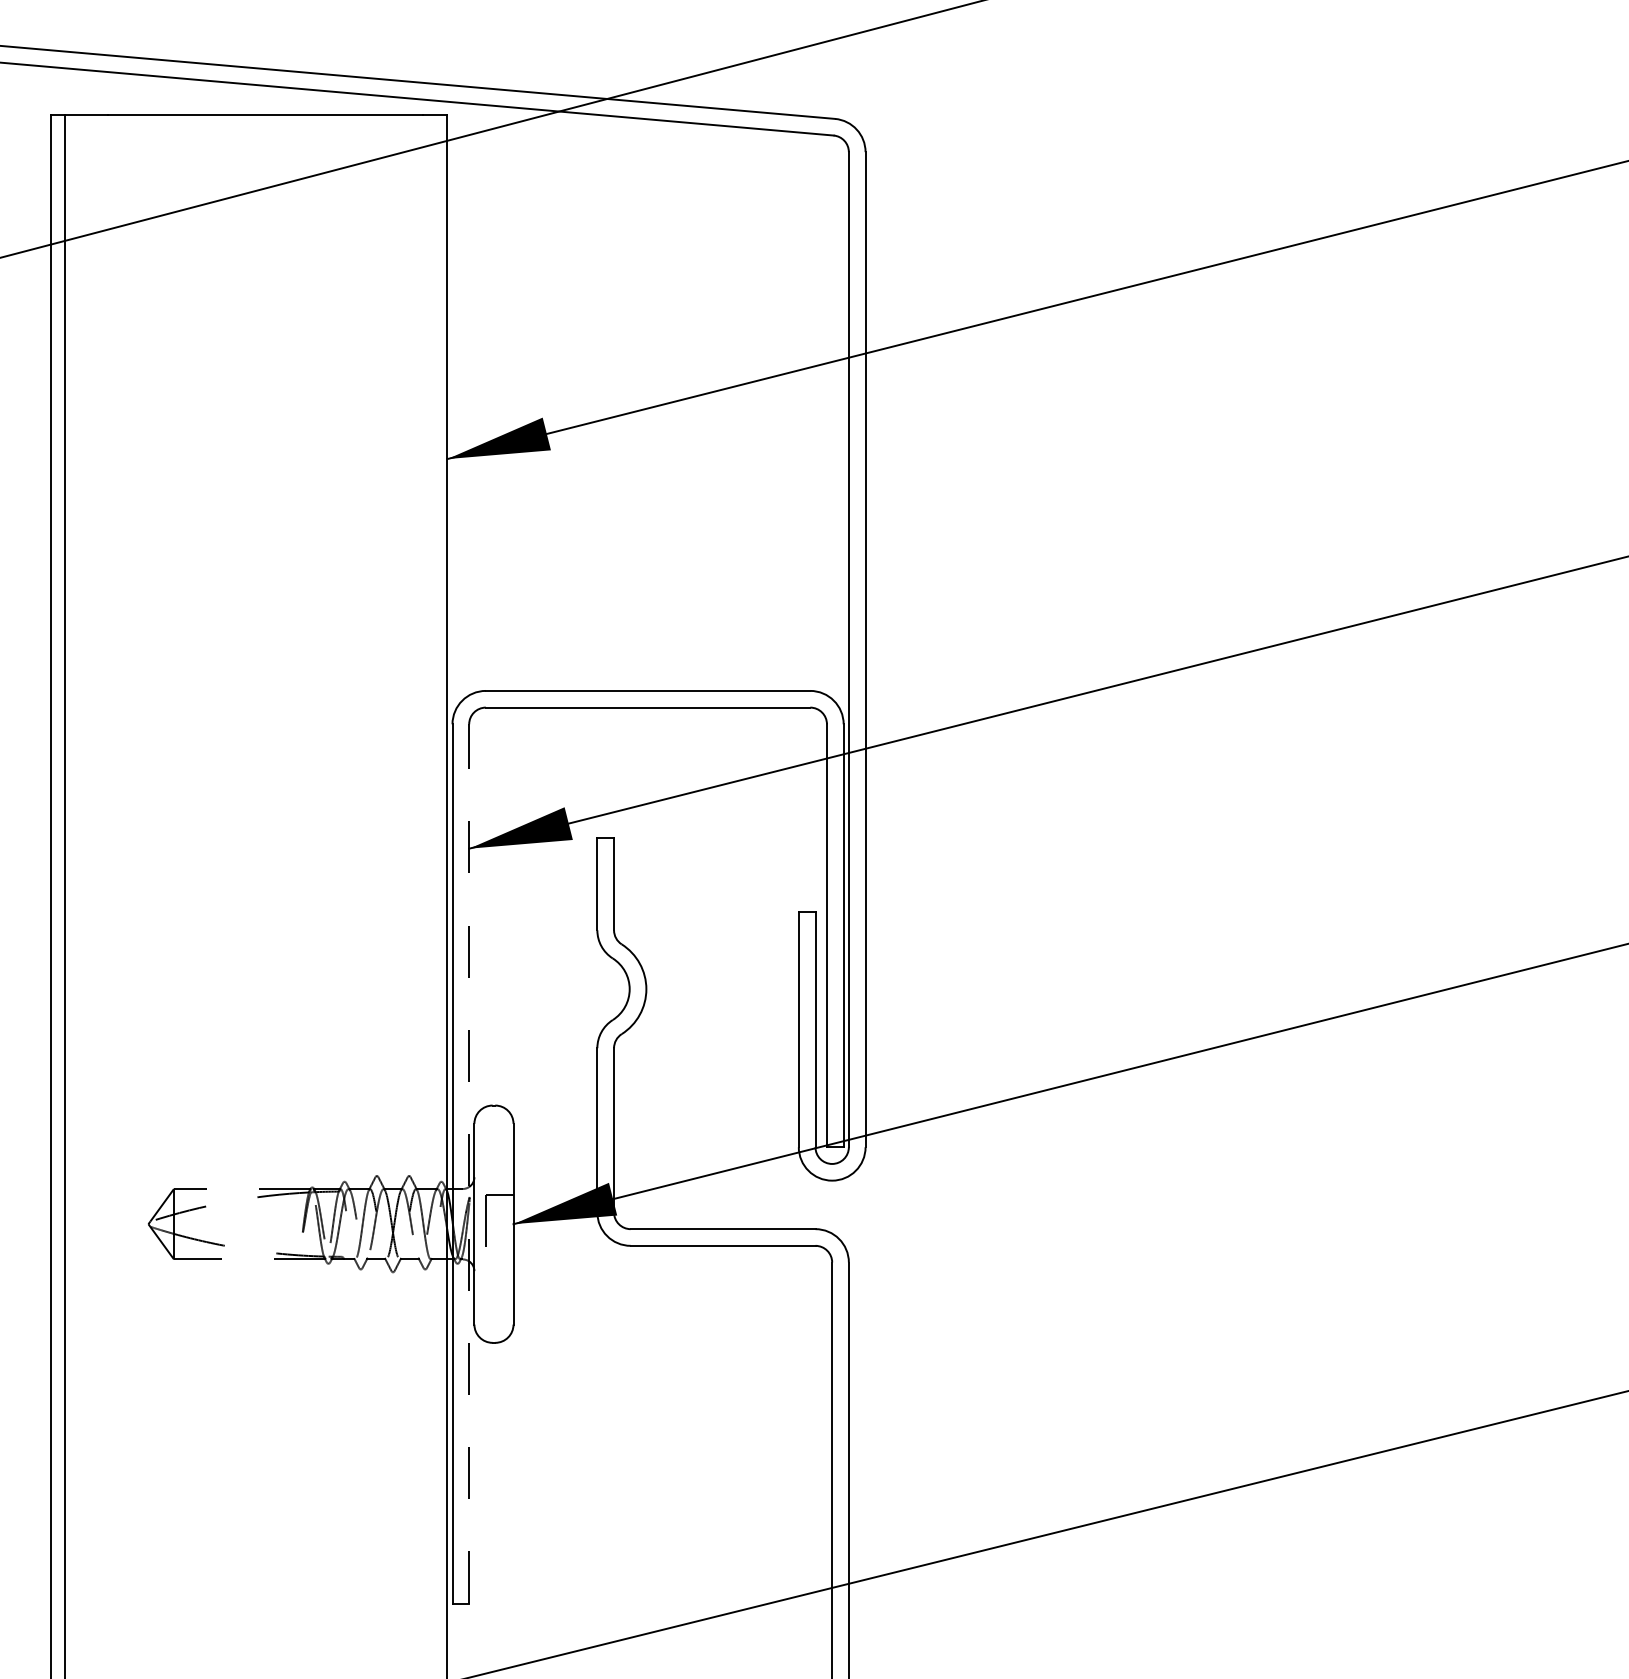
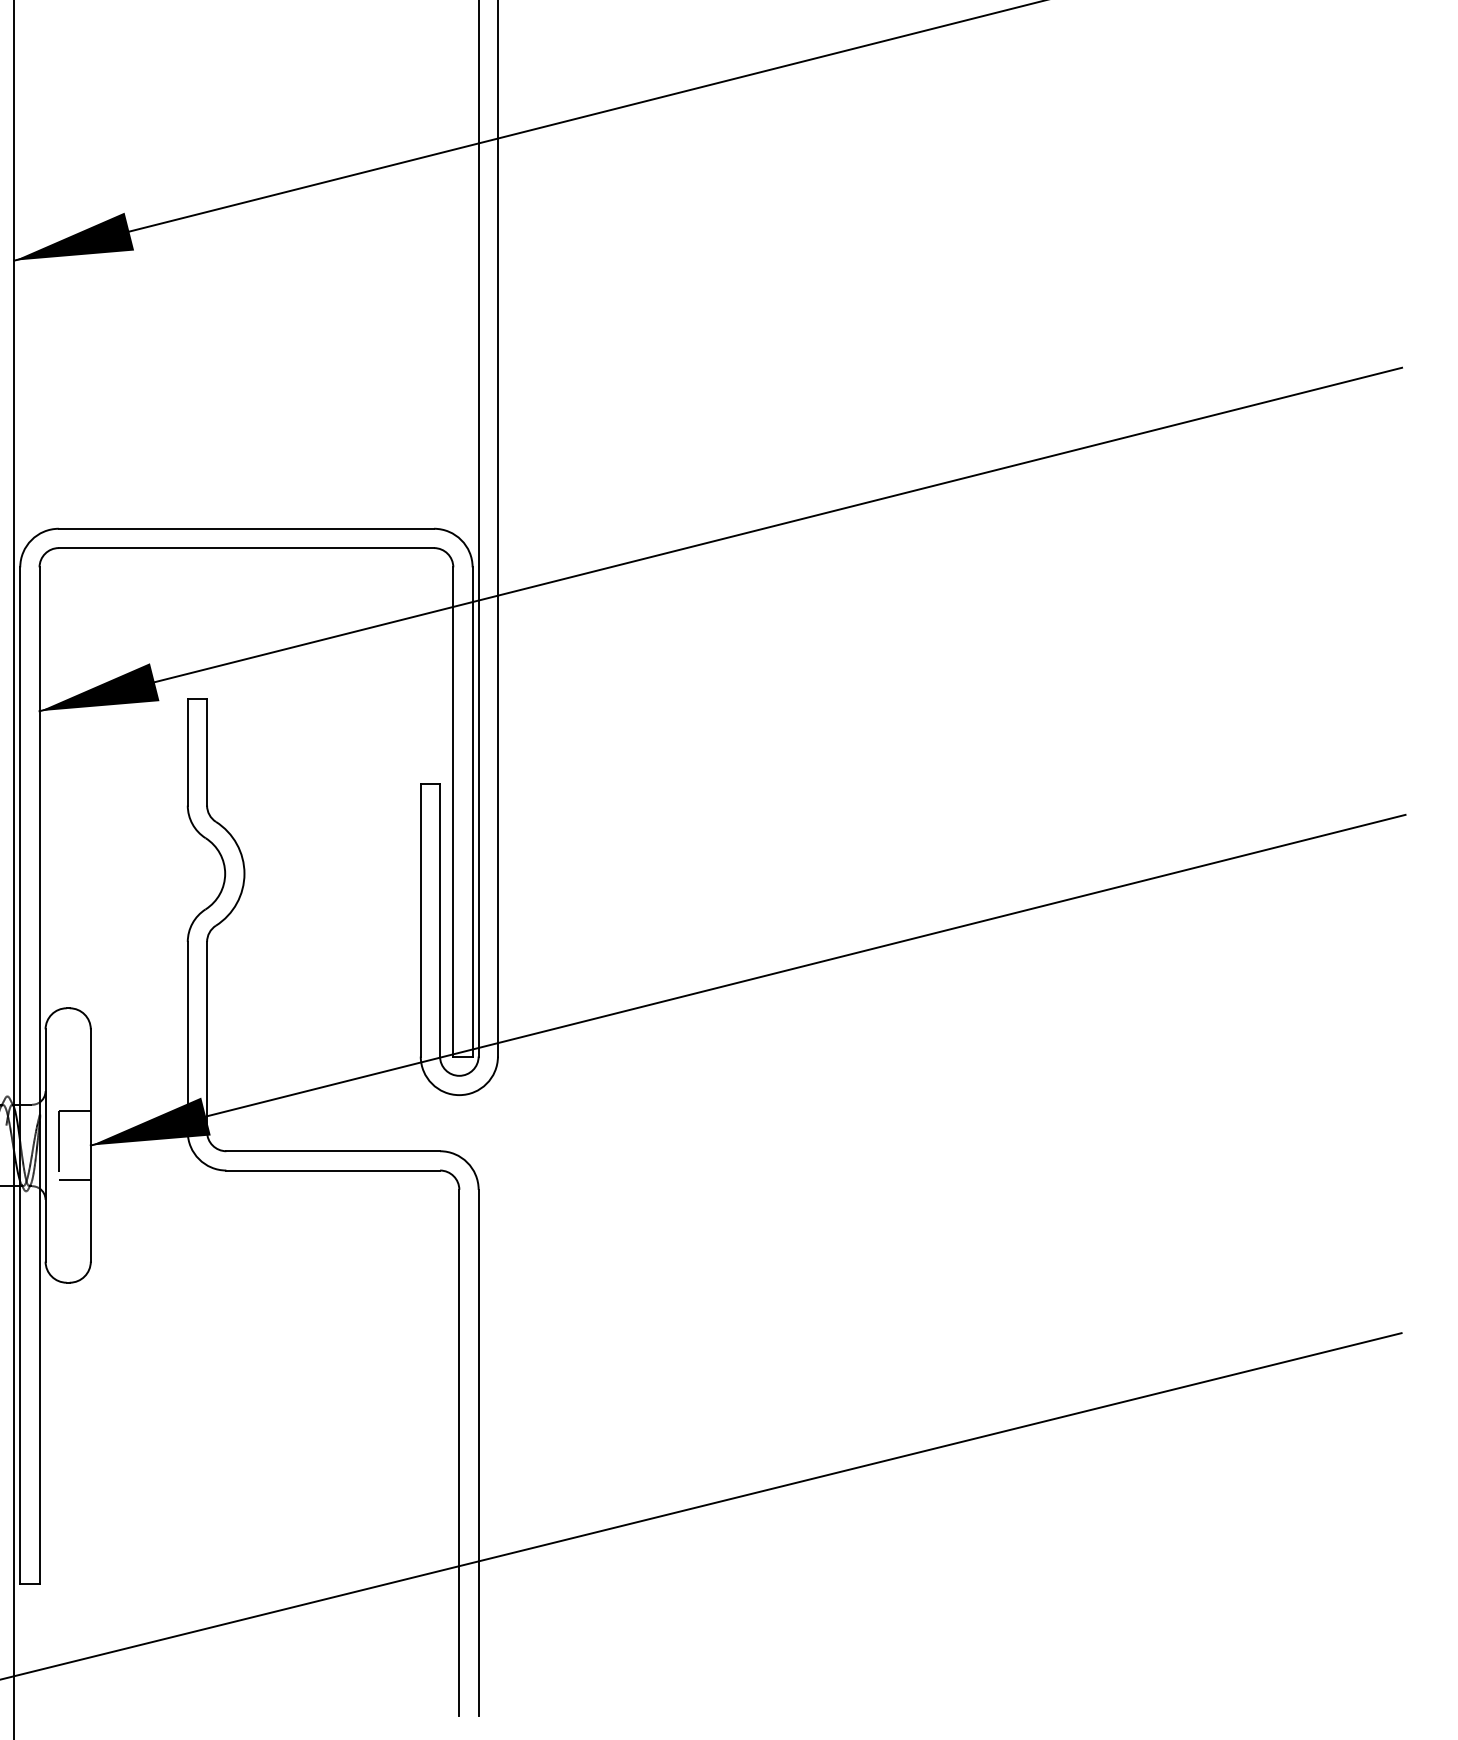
line: (469, 1163) -> (39, 1075), dashed -> solid
line: (499, 1253) -> (74, 1179), added

